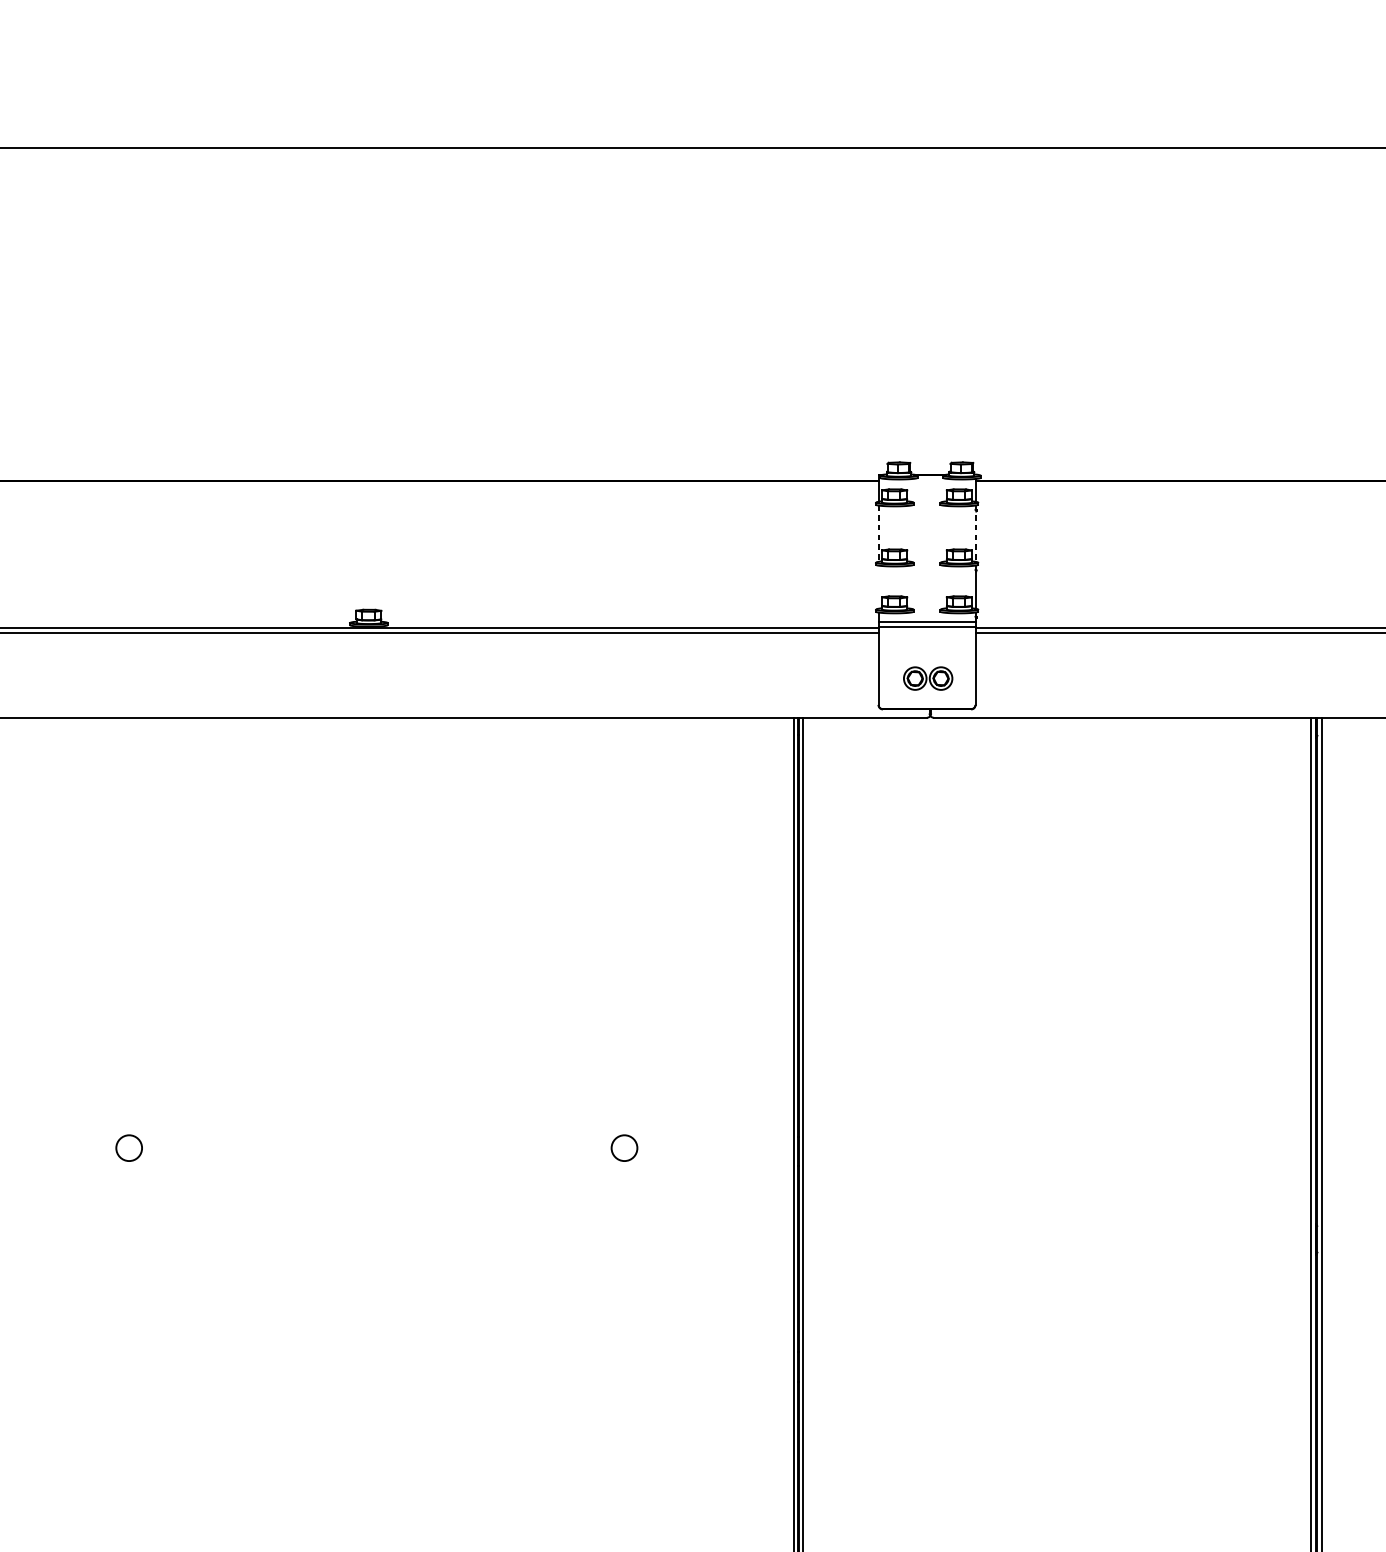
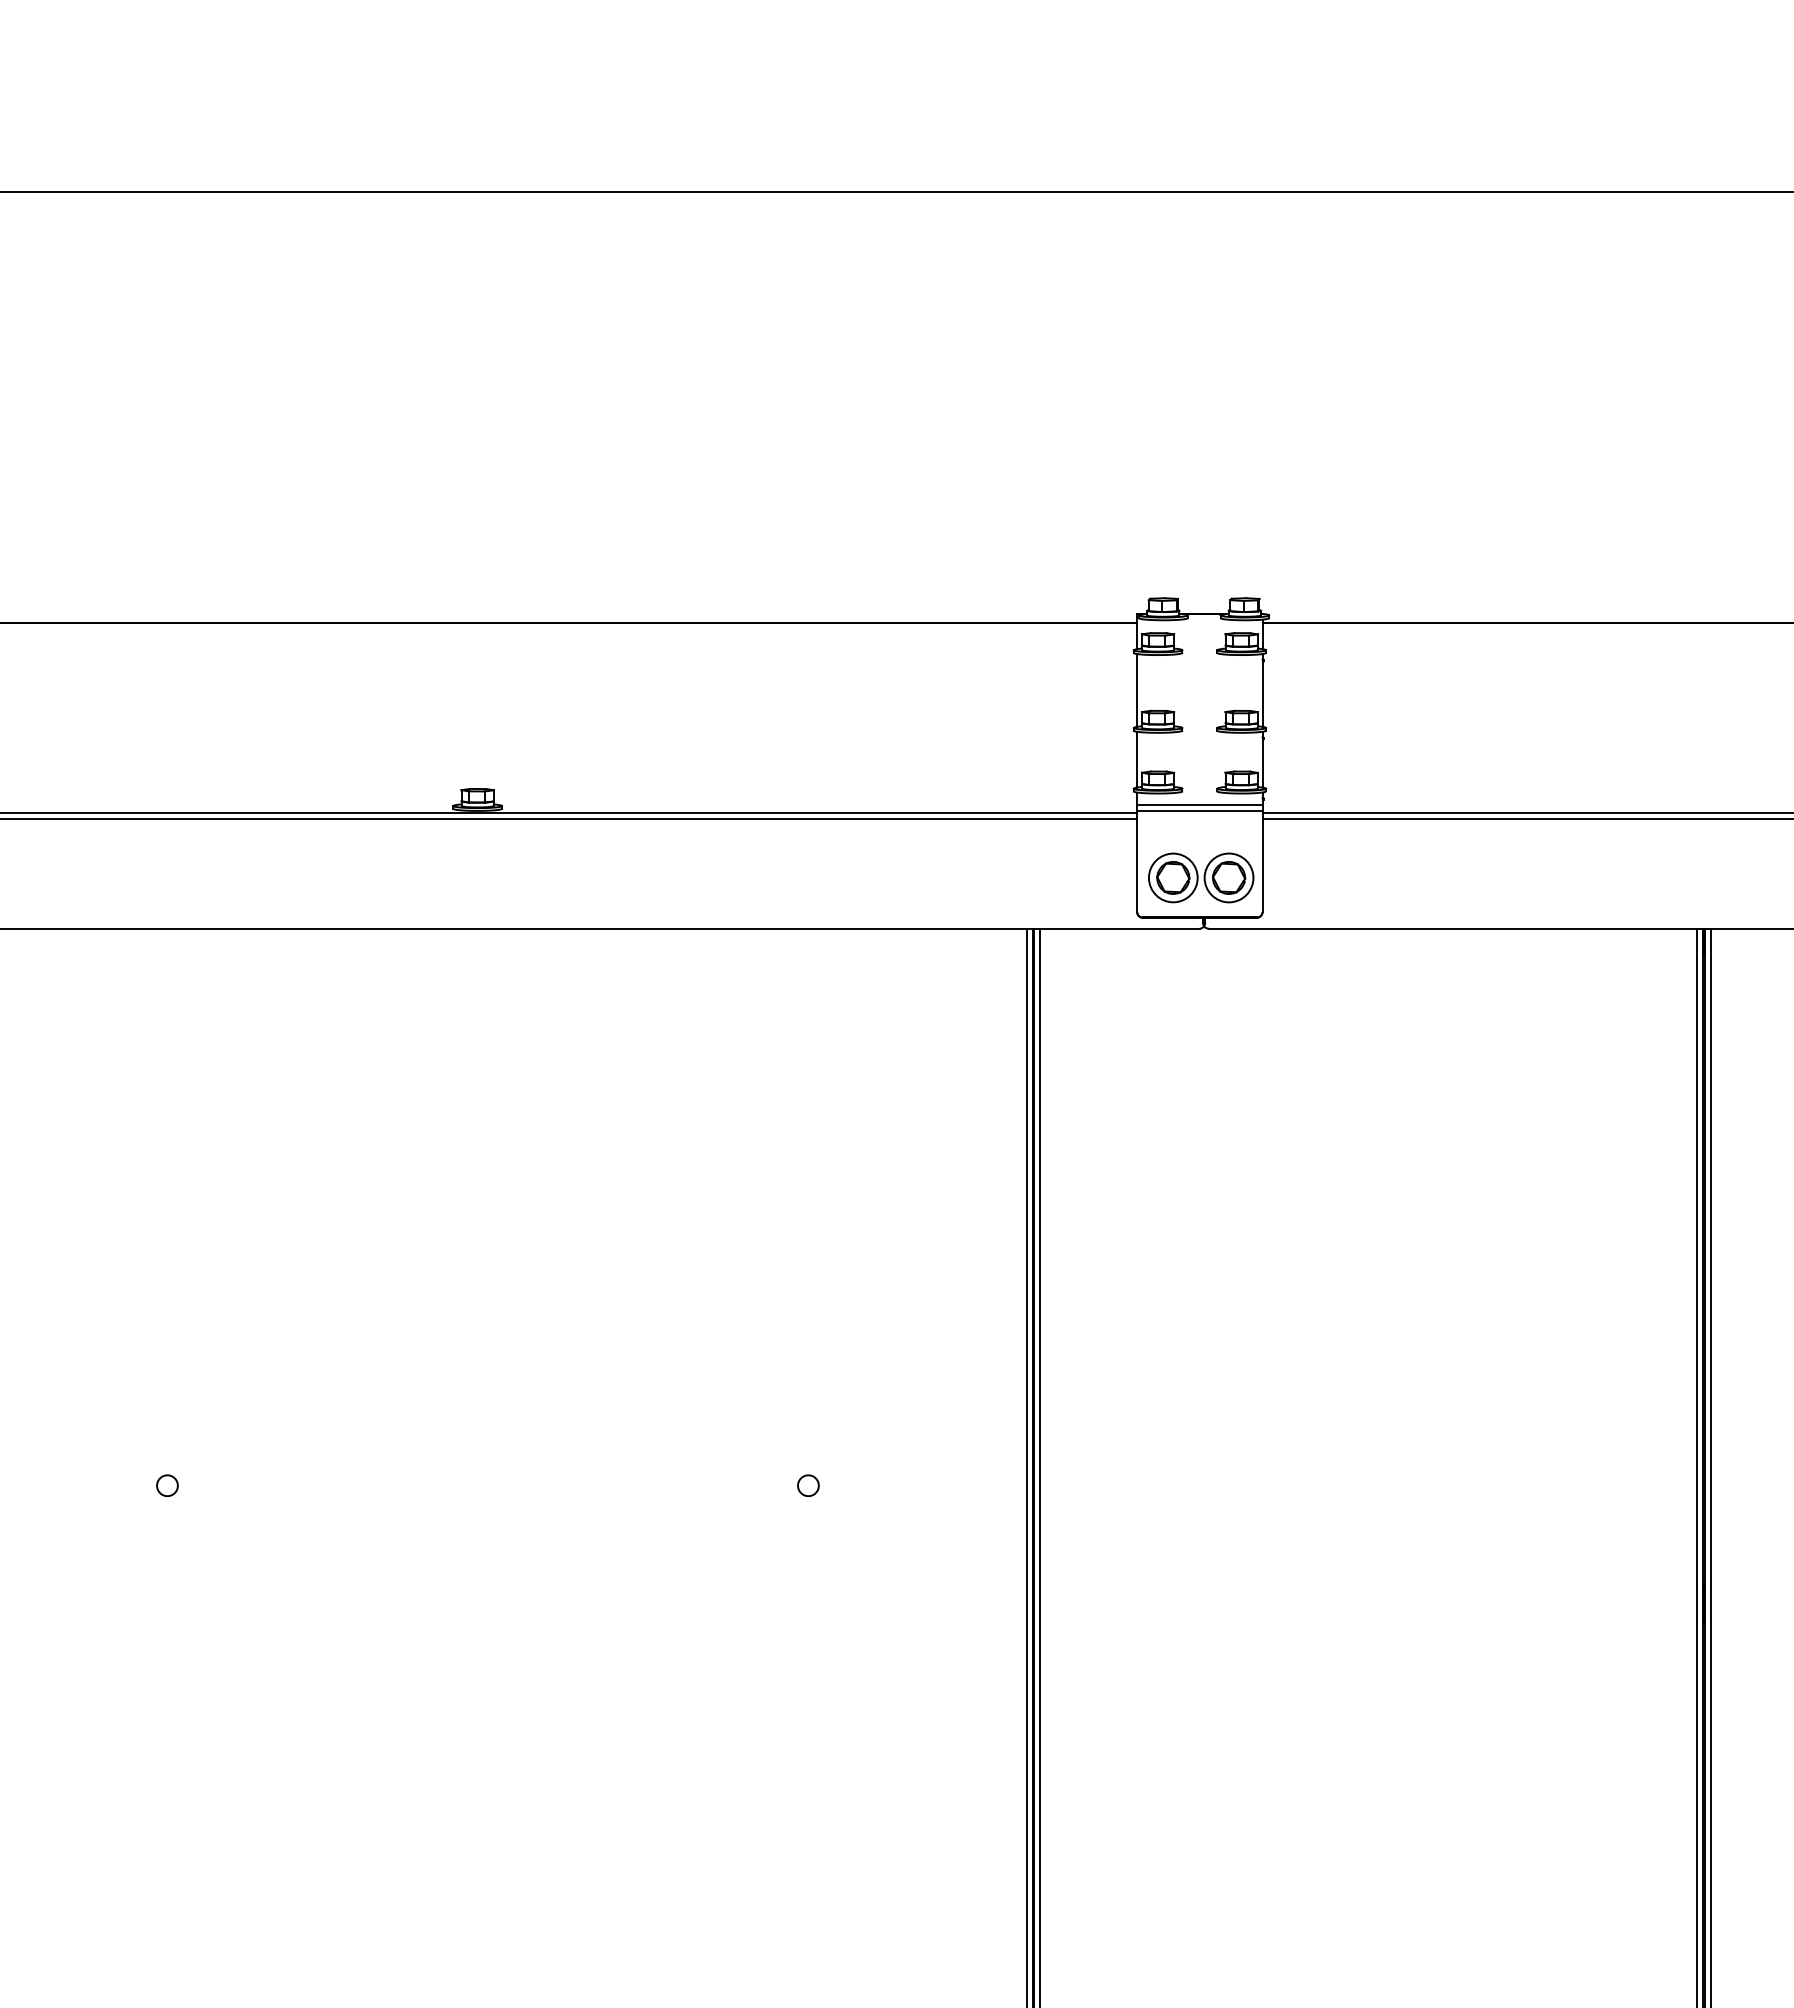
line: (878, 533) -> (1137, 690), dashed -> solid
line: (975, 533) -> (1262, 690), dashed -> solid
line: (878, 587) -> (1137, 759), added
part: (928, 678) -> (1201, 877), size x1.67
circle: (129, 1148) -> (167, 1485), size x0.62
circle: (624, 1148) -> (808, 1485), size x0.62

